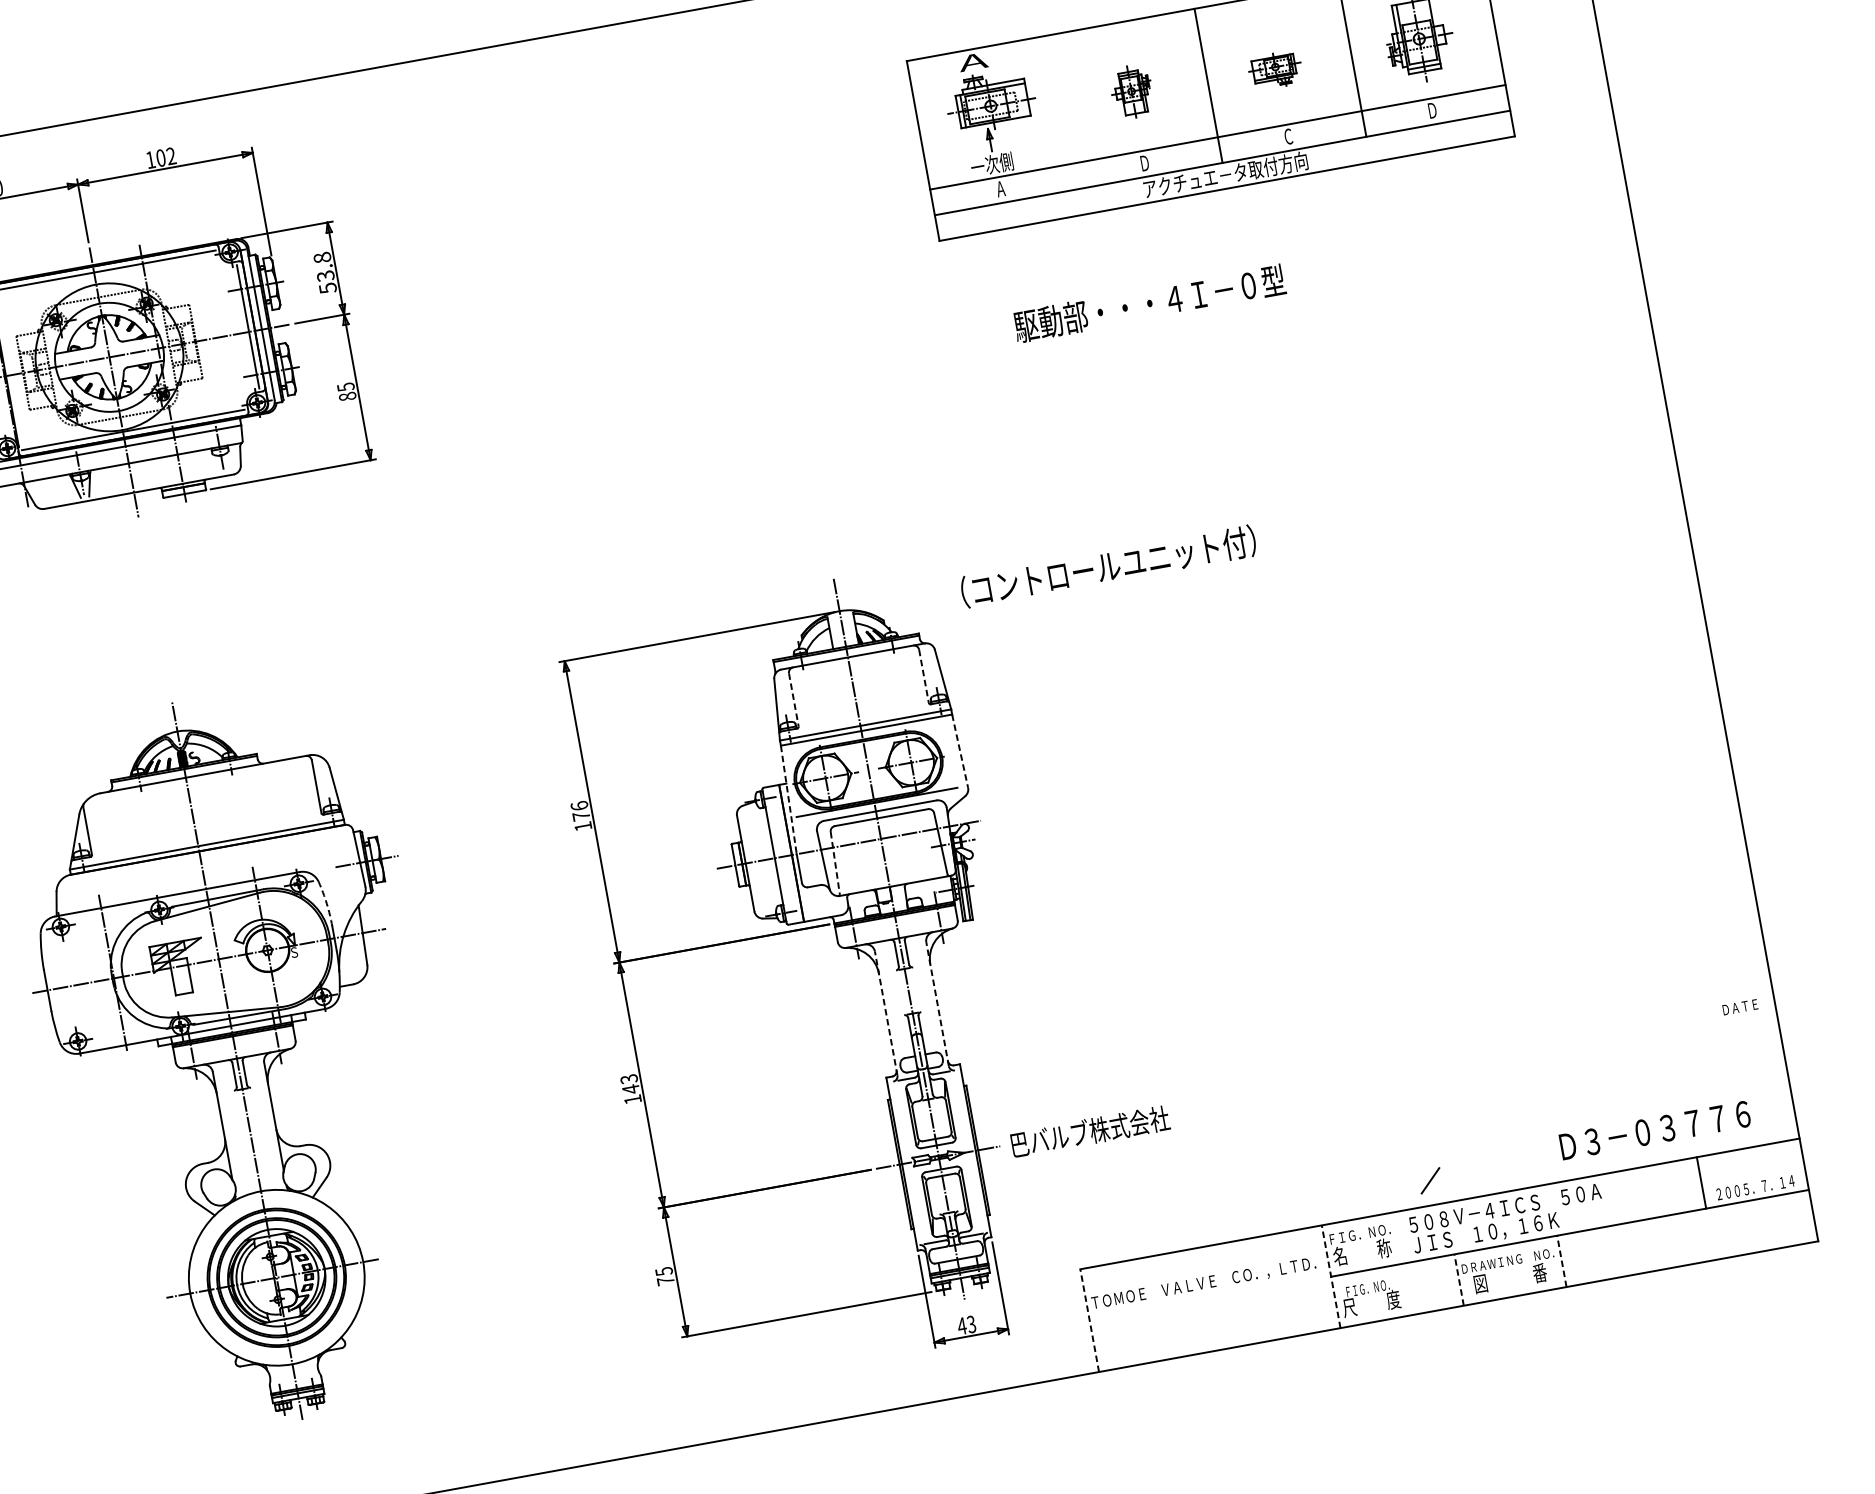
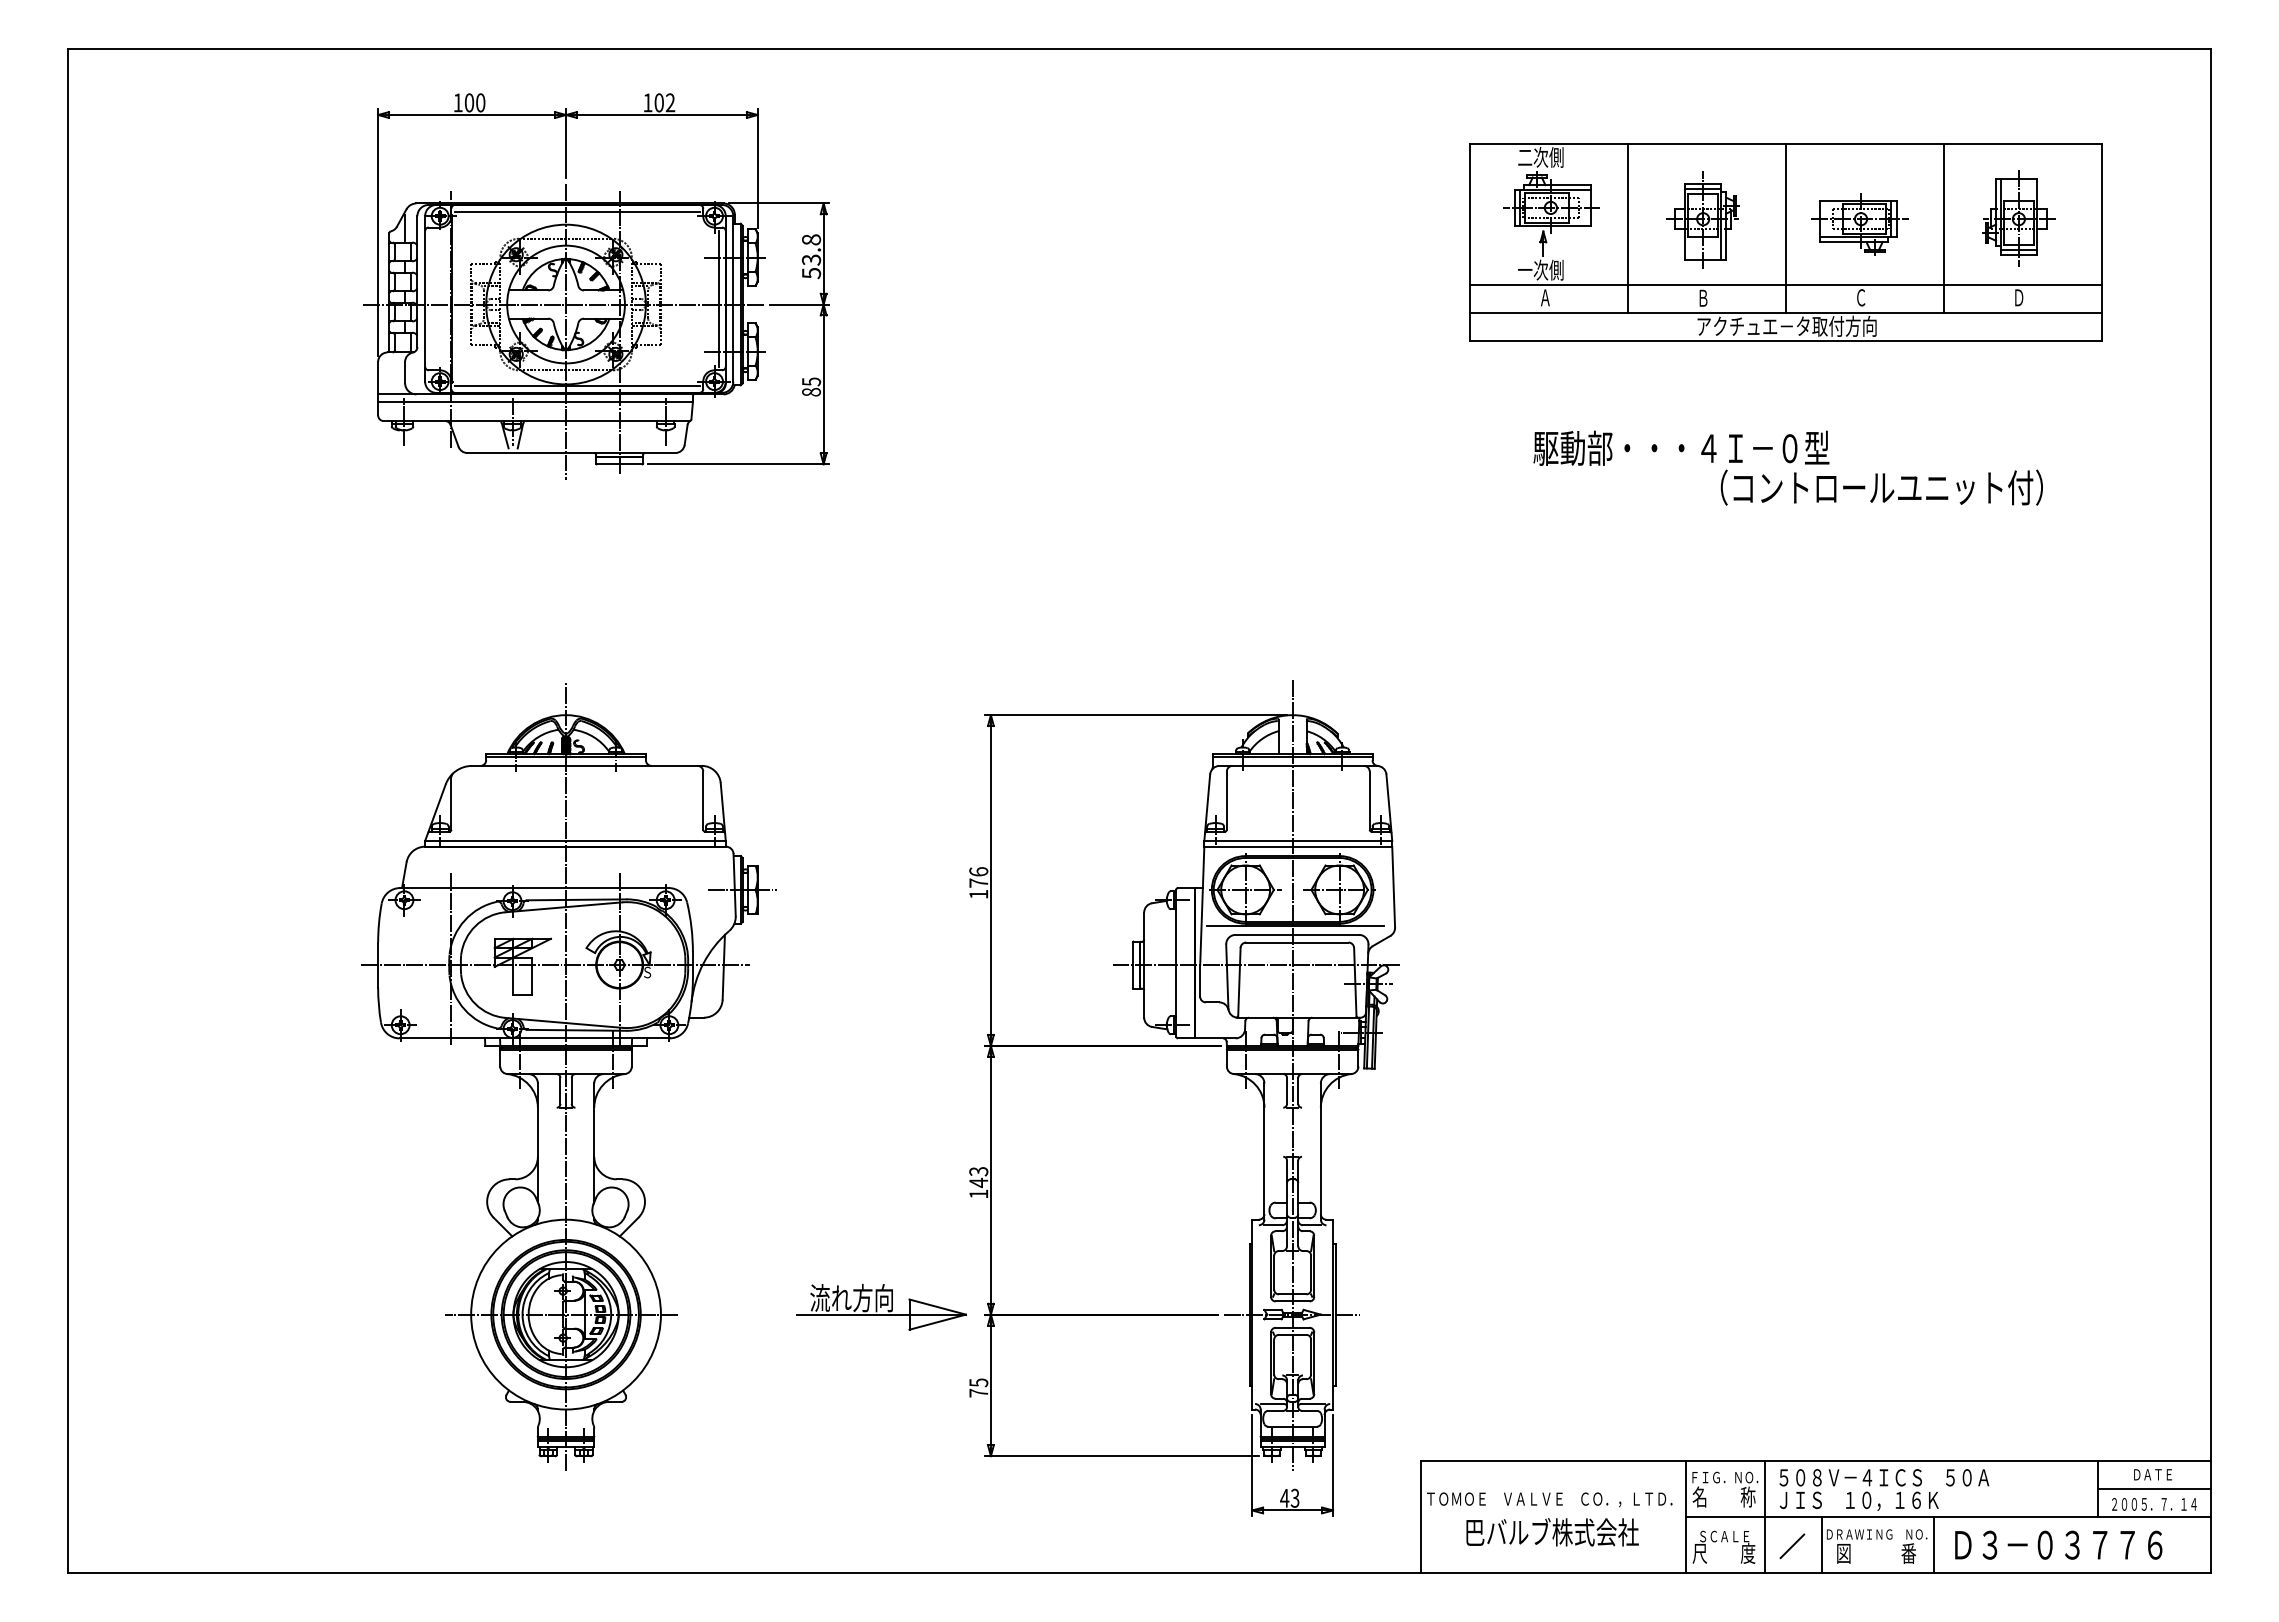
text: (973, 61) -> (1540, 157), Ａ -> 二次側
part: (1274, 70) -> (1859, 224), size x1.67
part: (1131, 91) -> (1702, 219), size x1.67
line: (1064, 111) -> (1628, 227), added
text: (1144, 162) -> (1703, 297), Ｄ -> Ｂ
text: (1108, 566) -> (1881, 487), moved
line: (923, 677) -> (1369, 801), dashed -> solid
line: (793, 700) -> (1226, 801), dashed -> solid
line: (960, 751) -> (1393, 887), dashed -> solid
line: (789, 800) -> (1202, 906), dashed -> solid
line: (835, 862) -> (1239, 981), dashed -> solid
arc: (326, 904) -> (691, 927), dashed -> solid
line: (937, 1004) -> (1320, 1151), dashed -> solid
text: (1739, 1007) -> (2152, 1474), moved
line: (886, 1013) -> (1264, 1151), dashed -> solid
text: (1654, 1129) -> (2058, 1544), moved
text: (1090, 1131) -> (1552, 1532), moved
line: (1752, 1173) -> (2153, 1488), added
line: (1430, 1180) -> (1792, 1546), moved
part: (562, 1218) -> (881, 1306), added
line: (1561, 1260) -> (1934, 1544), dashed -> solid
line: (1403, 1263) -> (1765, 1516), added
line: (1331, 1276) -> (1686, 1516), dashed -> solid
line: (1458, 1279) -> (1821, 1544), dashed -> solid
text: (1369, 1288) -> (1724, 1536), ＦＩＧ．ＮＯ． -> ＳＣＡＬＥ
line: (1089, 1320) -> (1421, 1516), dashed -> solid

